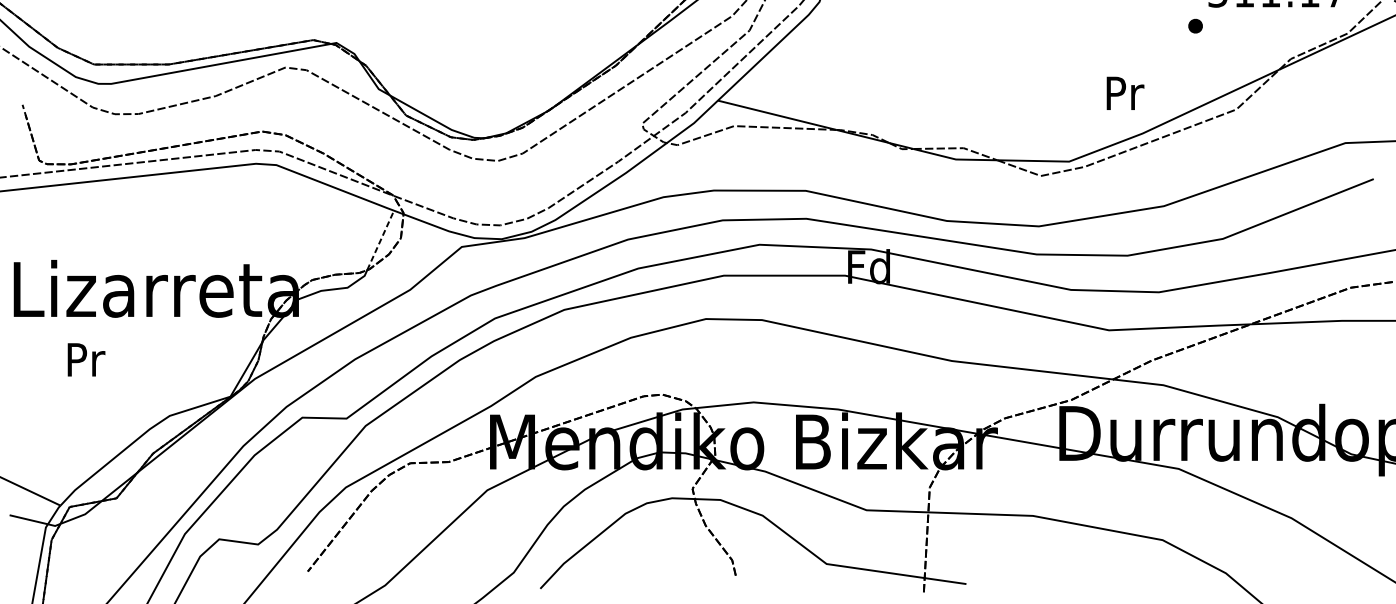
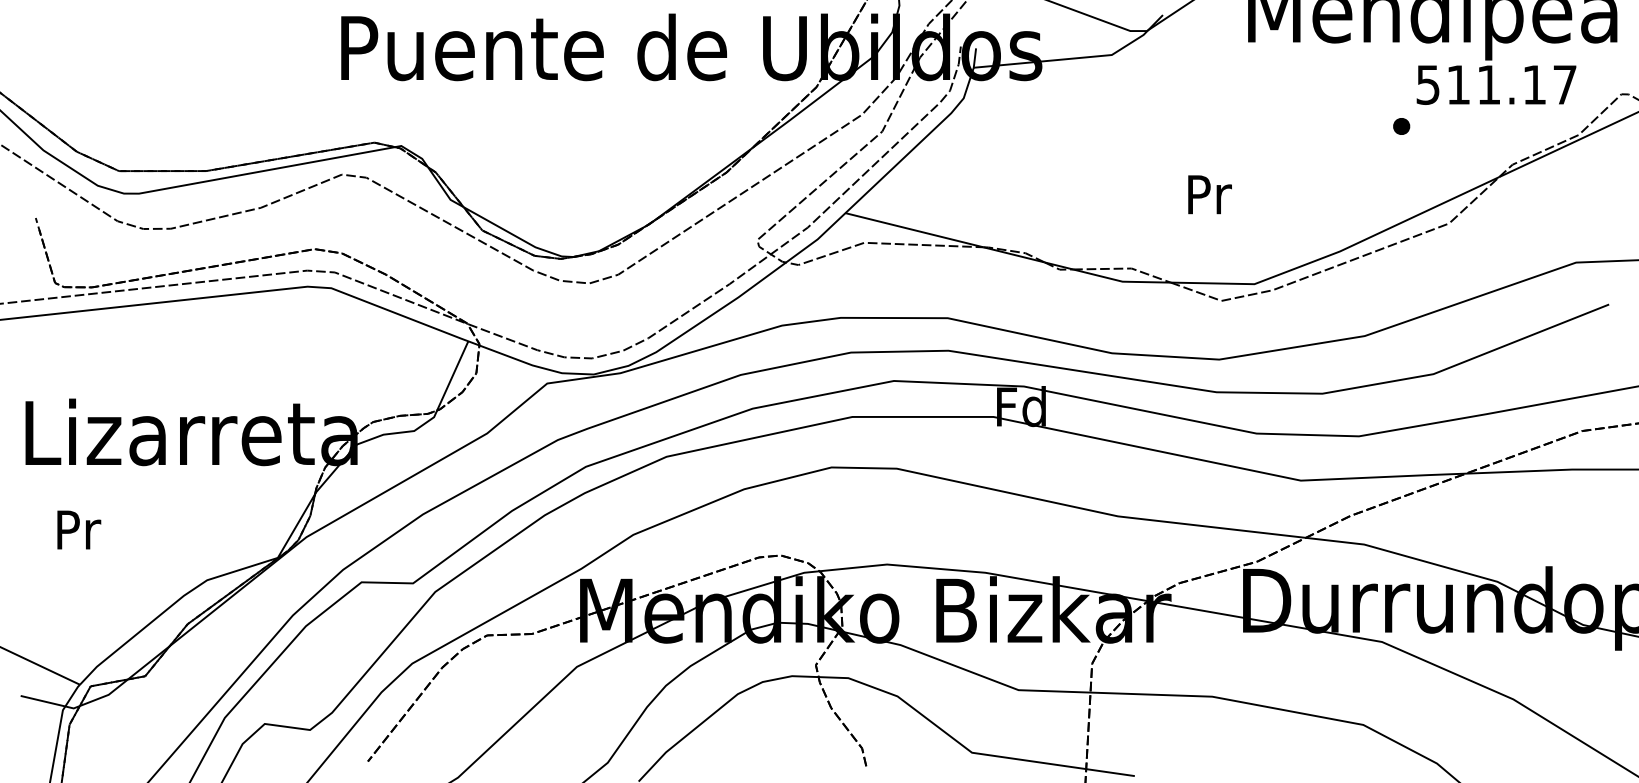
text: (1125, 93) -> (1209, 194), moved
line: (380, 240) -> (452, 375), dashed -> solid
text: (86, 359) -> (79, 529), moved

